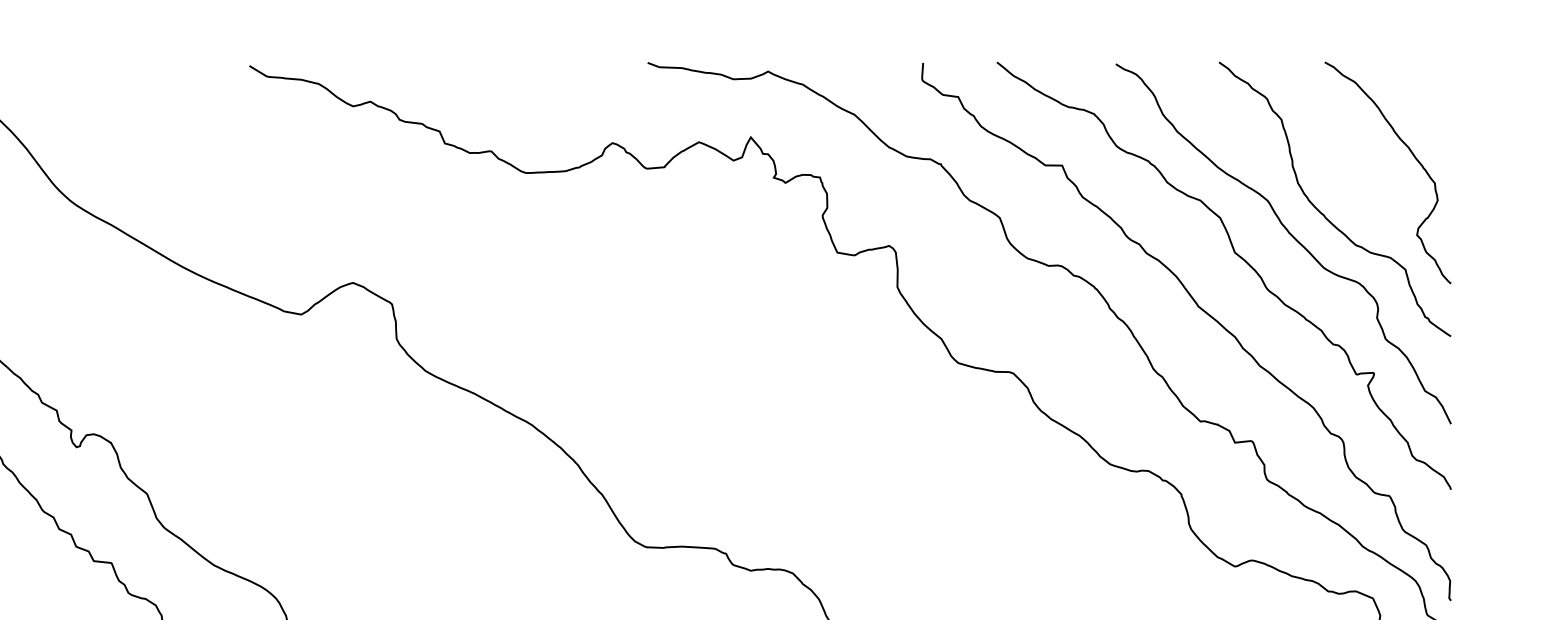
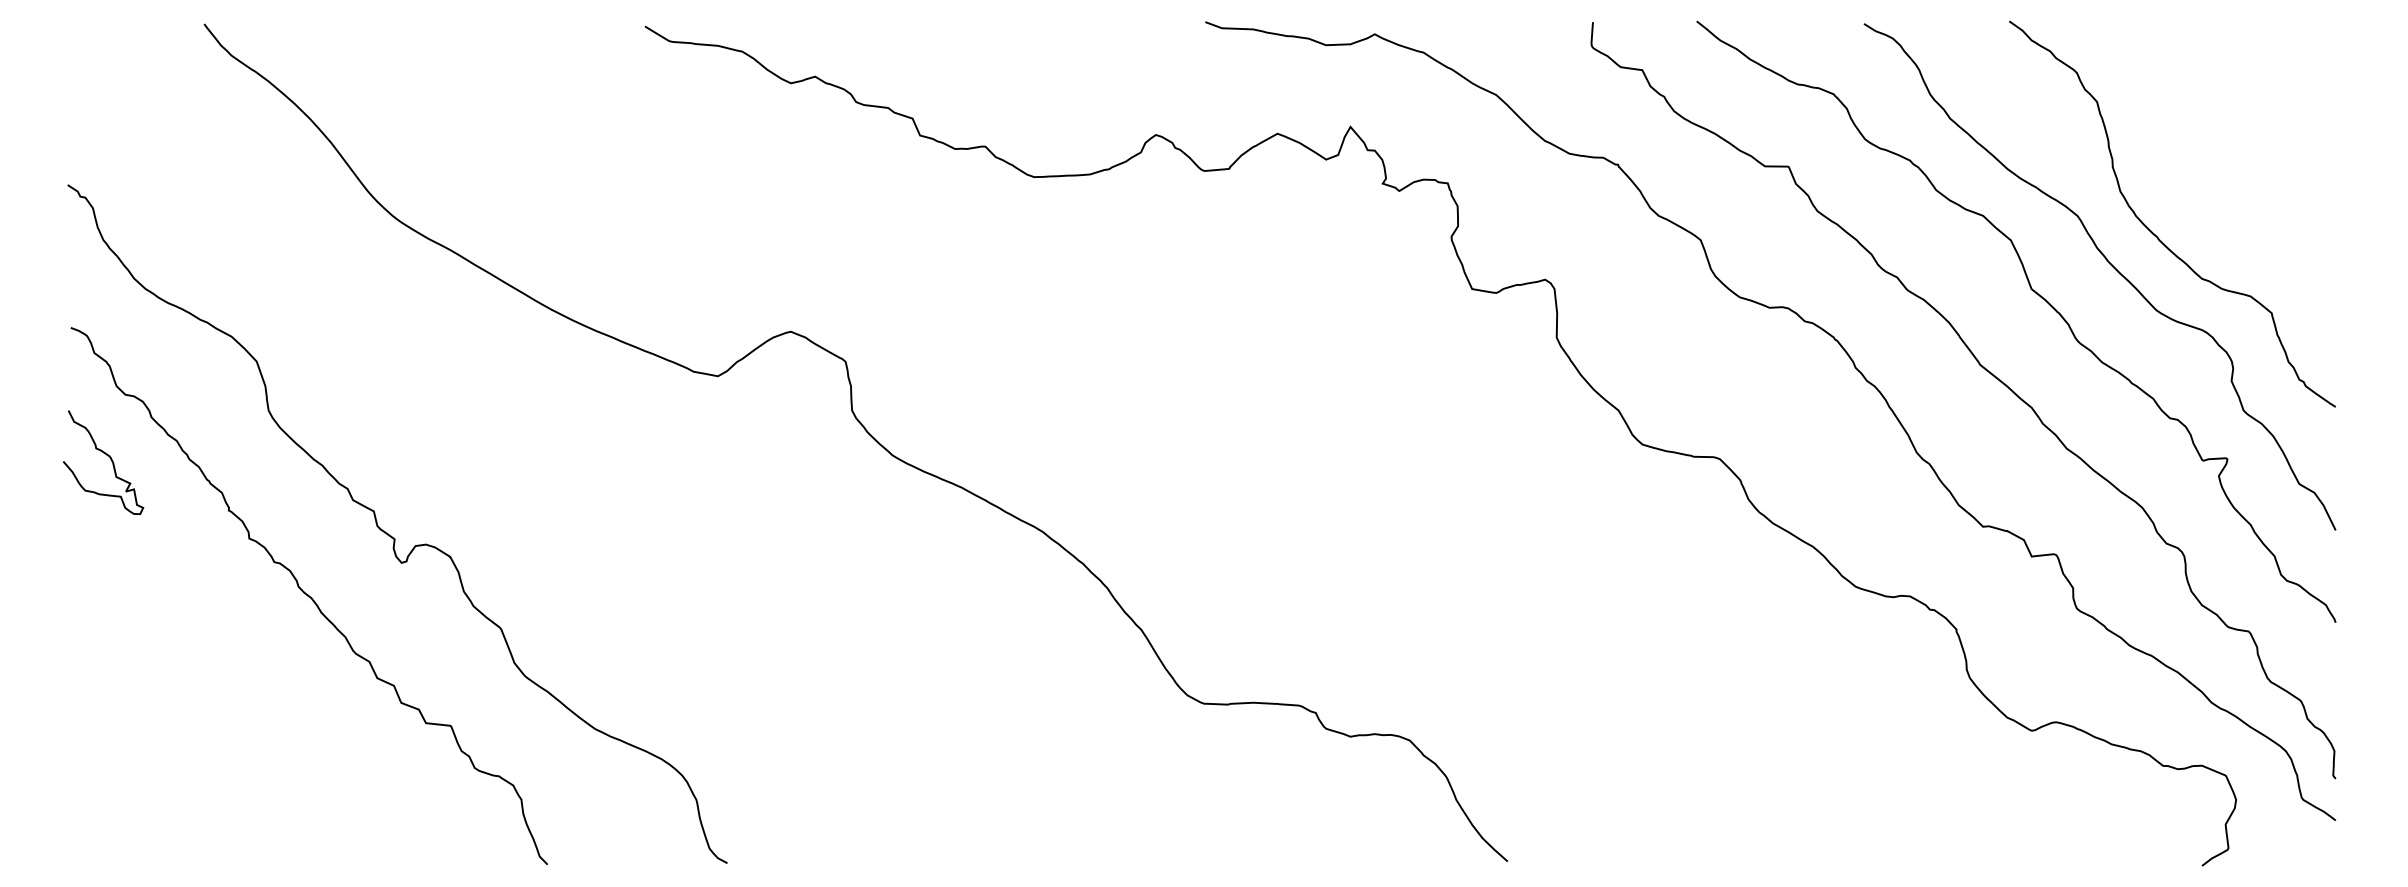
curve: (1413, 156) -> (2283, 154), removed

